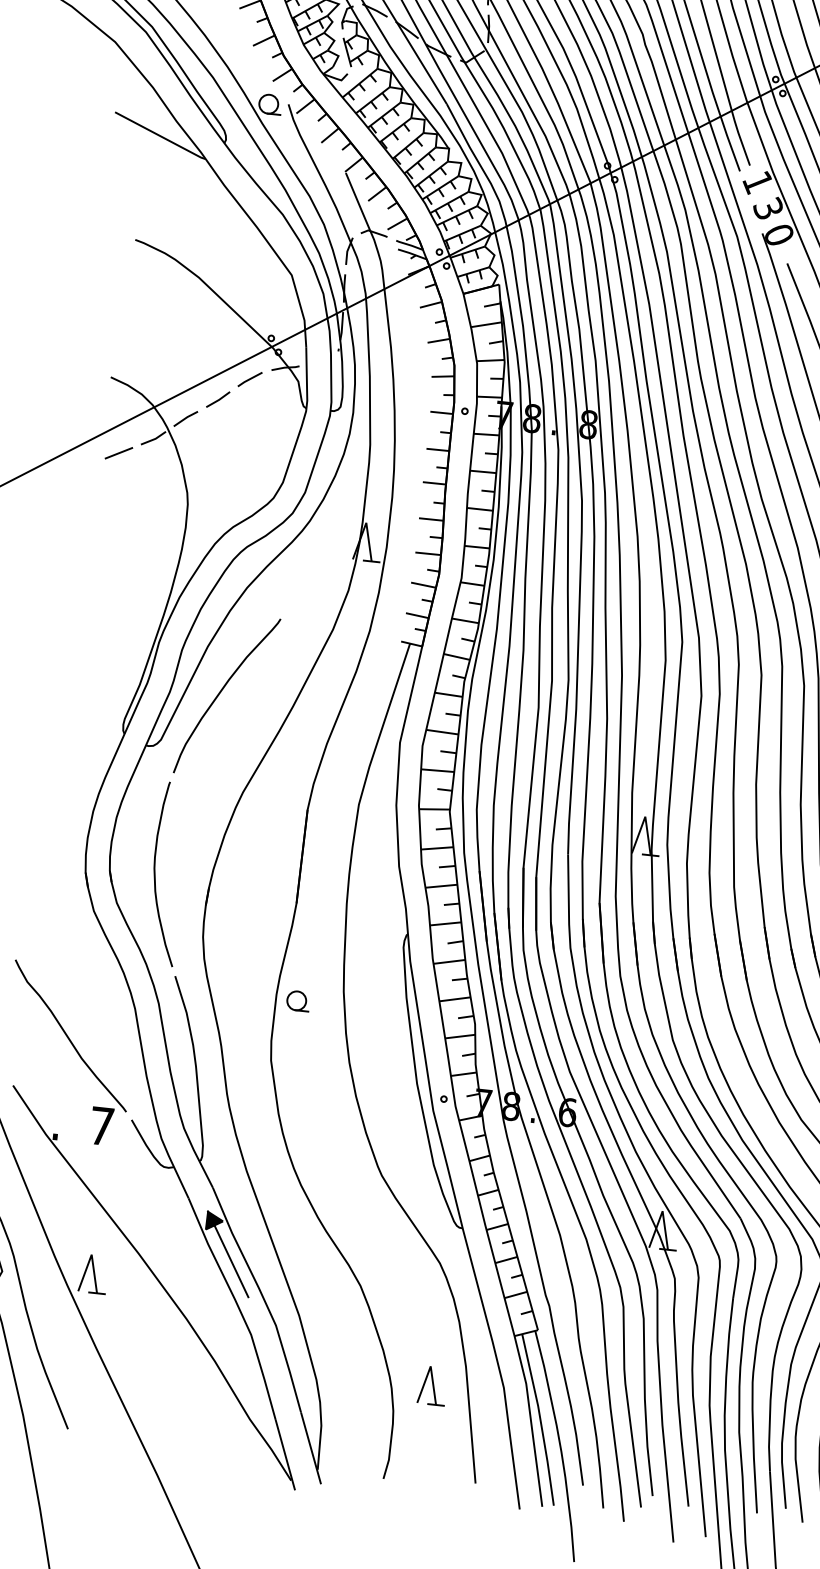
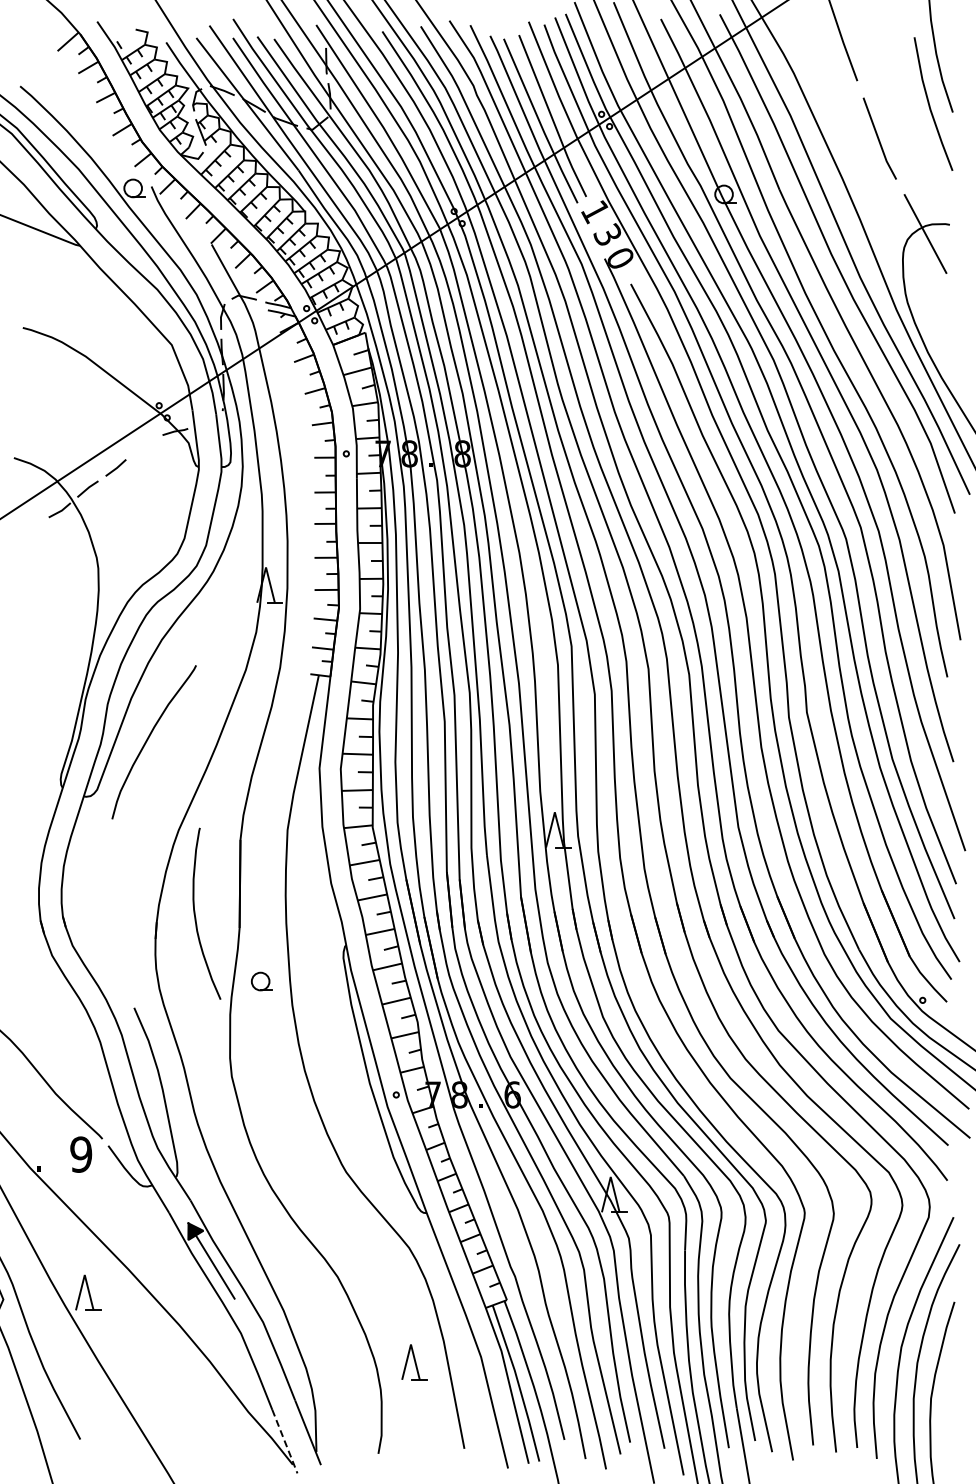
line: (250, 378) -> (143, 445), removed
line: (118, 452) -> (28, 527), removed
curve: (156, 876) -> (196, 917), moved
part: (297, 1000) -> (261, 981), moved
text: (102, 1126) -> (81, 1154), 7 -> 9
line: (285, 1456) -> (285, 1442), solid -> dashed

